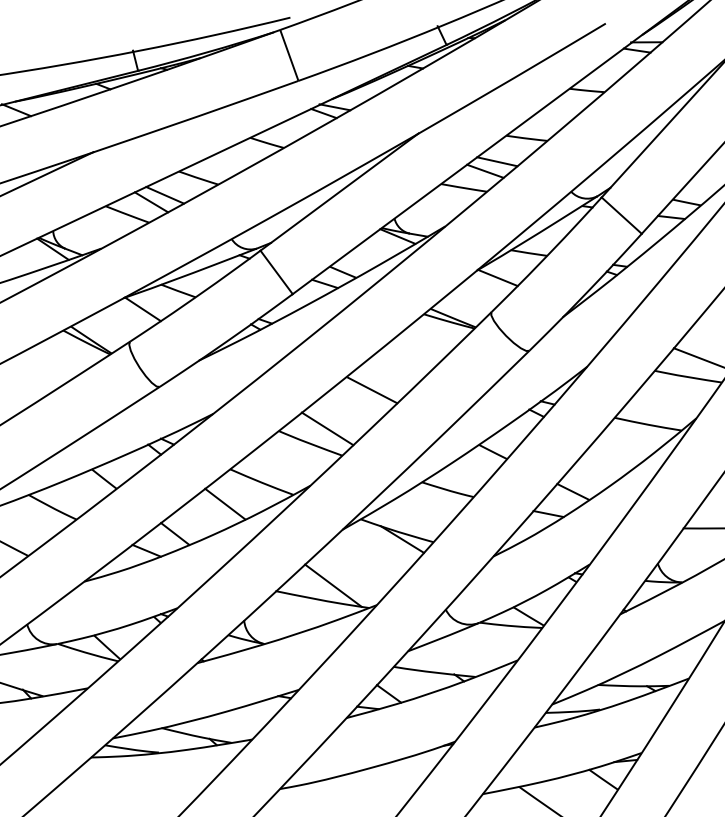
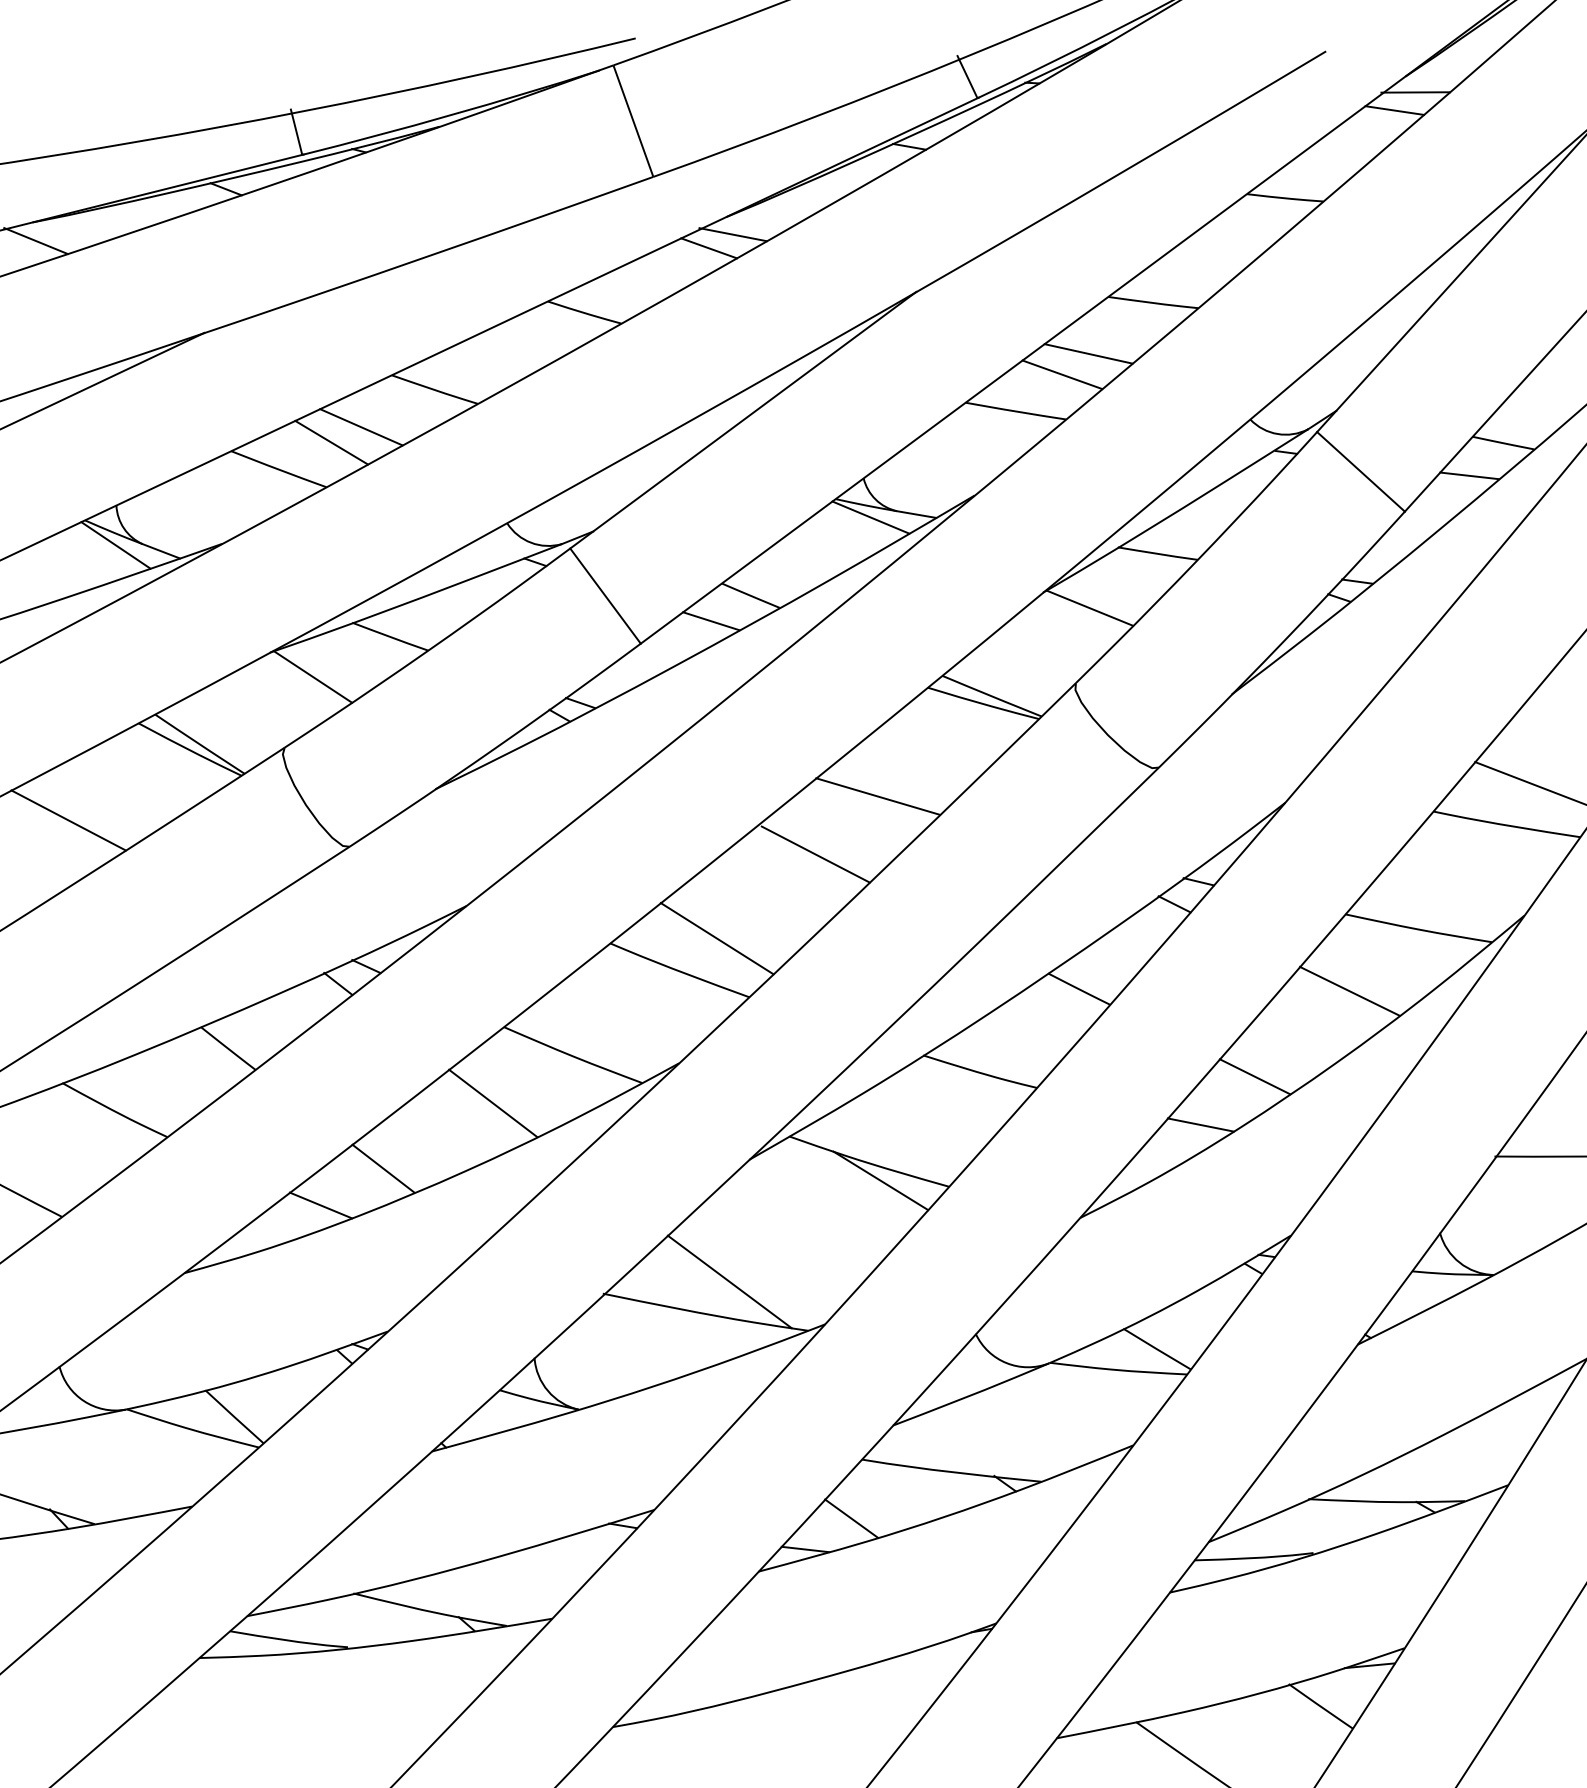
line: (400, 363) -> (876, 795), added
line: (31, 374) -> (68, 819), added
line: (616, 452) -> (1349, 990), added

